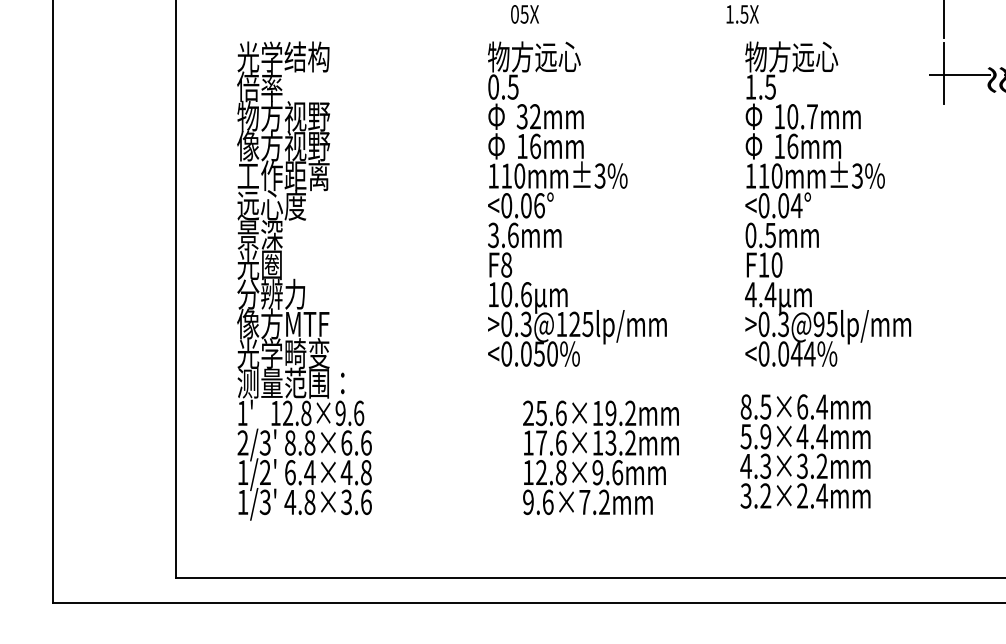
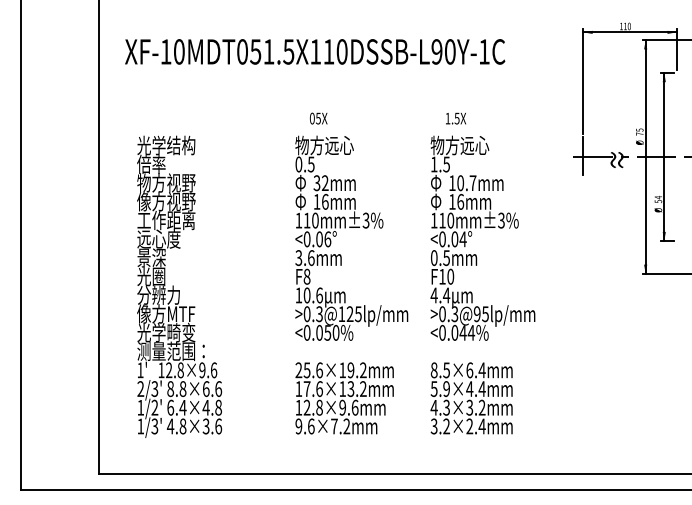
text: (827, 202) -> (482, 237), moved
text: (805, 451) -> (471, 398), moved
text: (600, 457) -> (344, 398), moved

